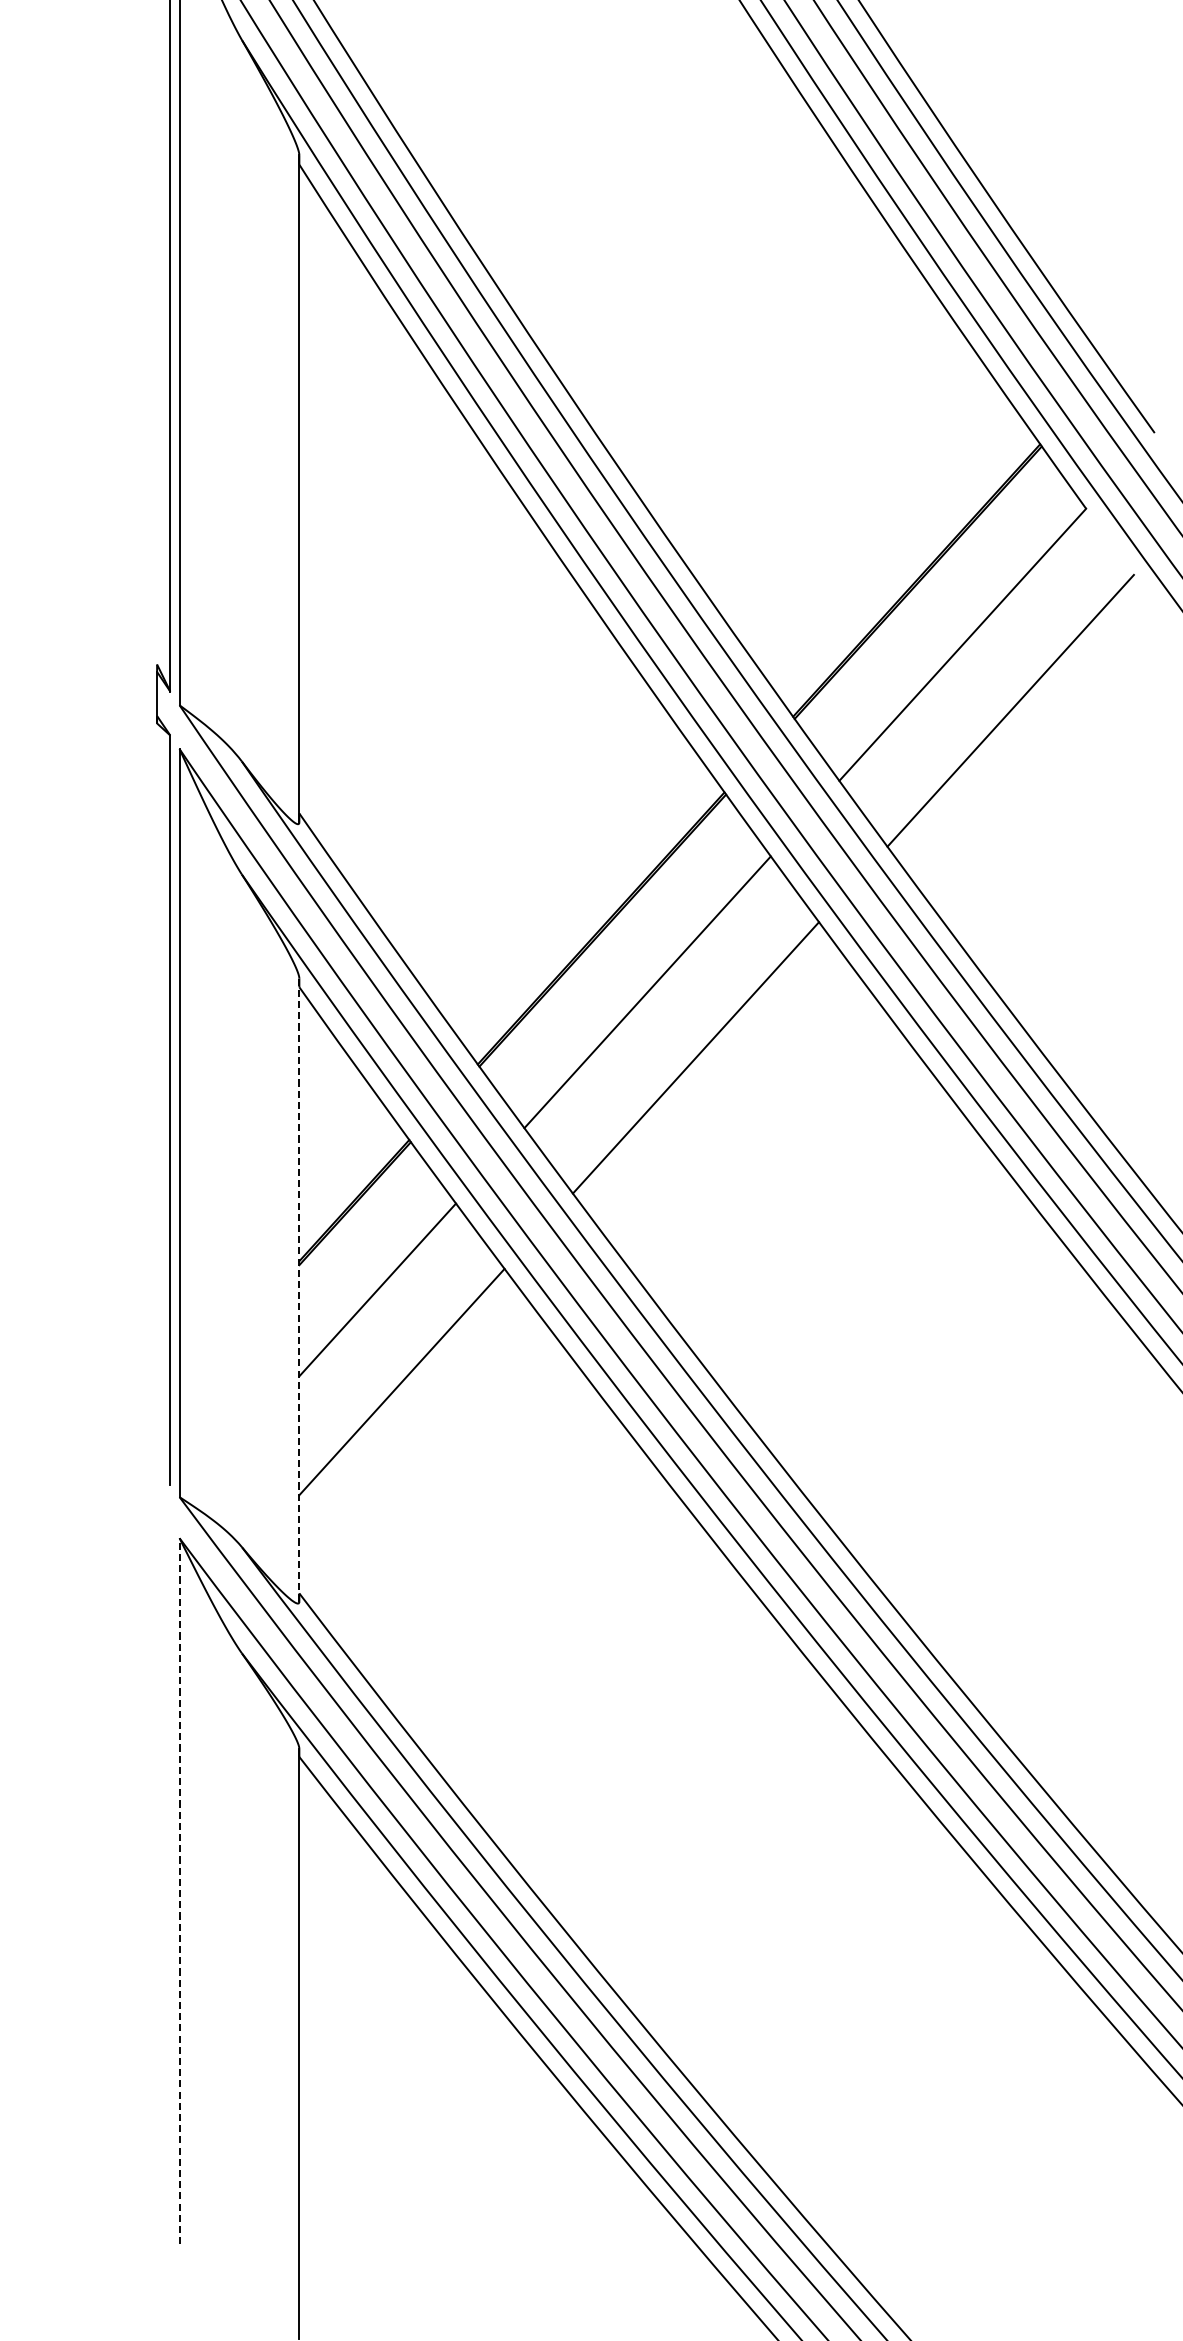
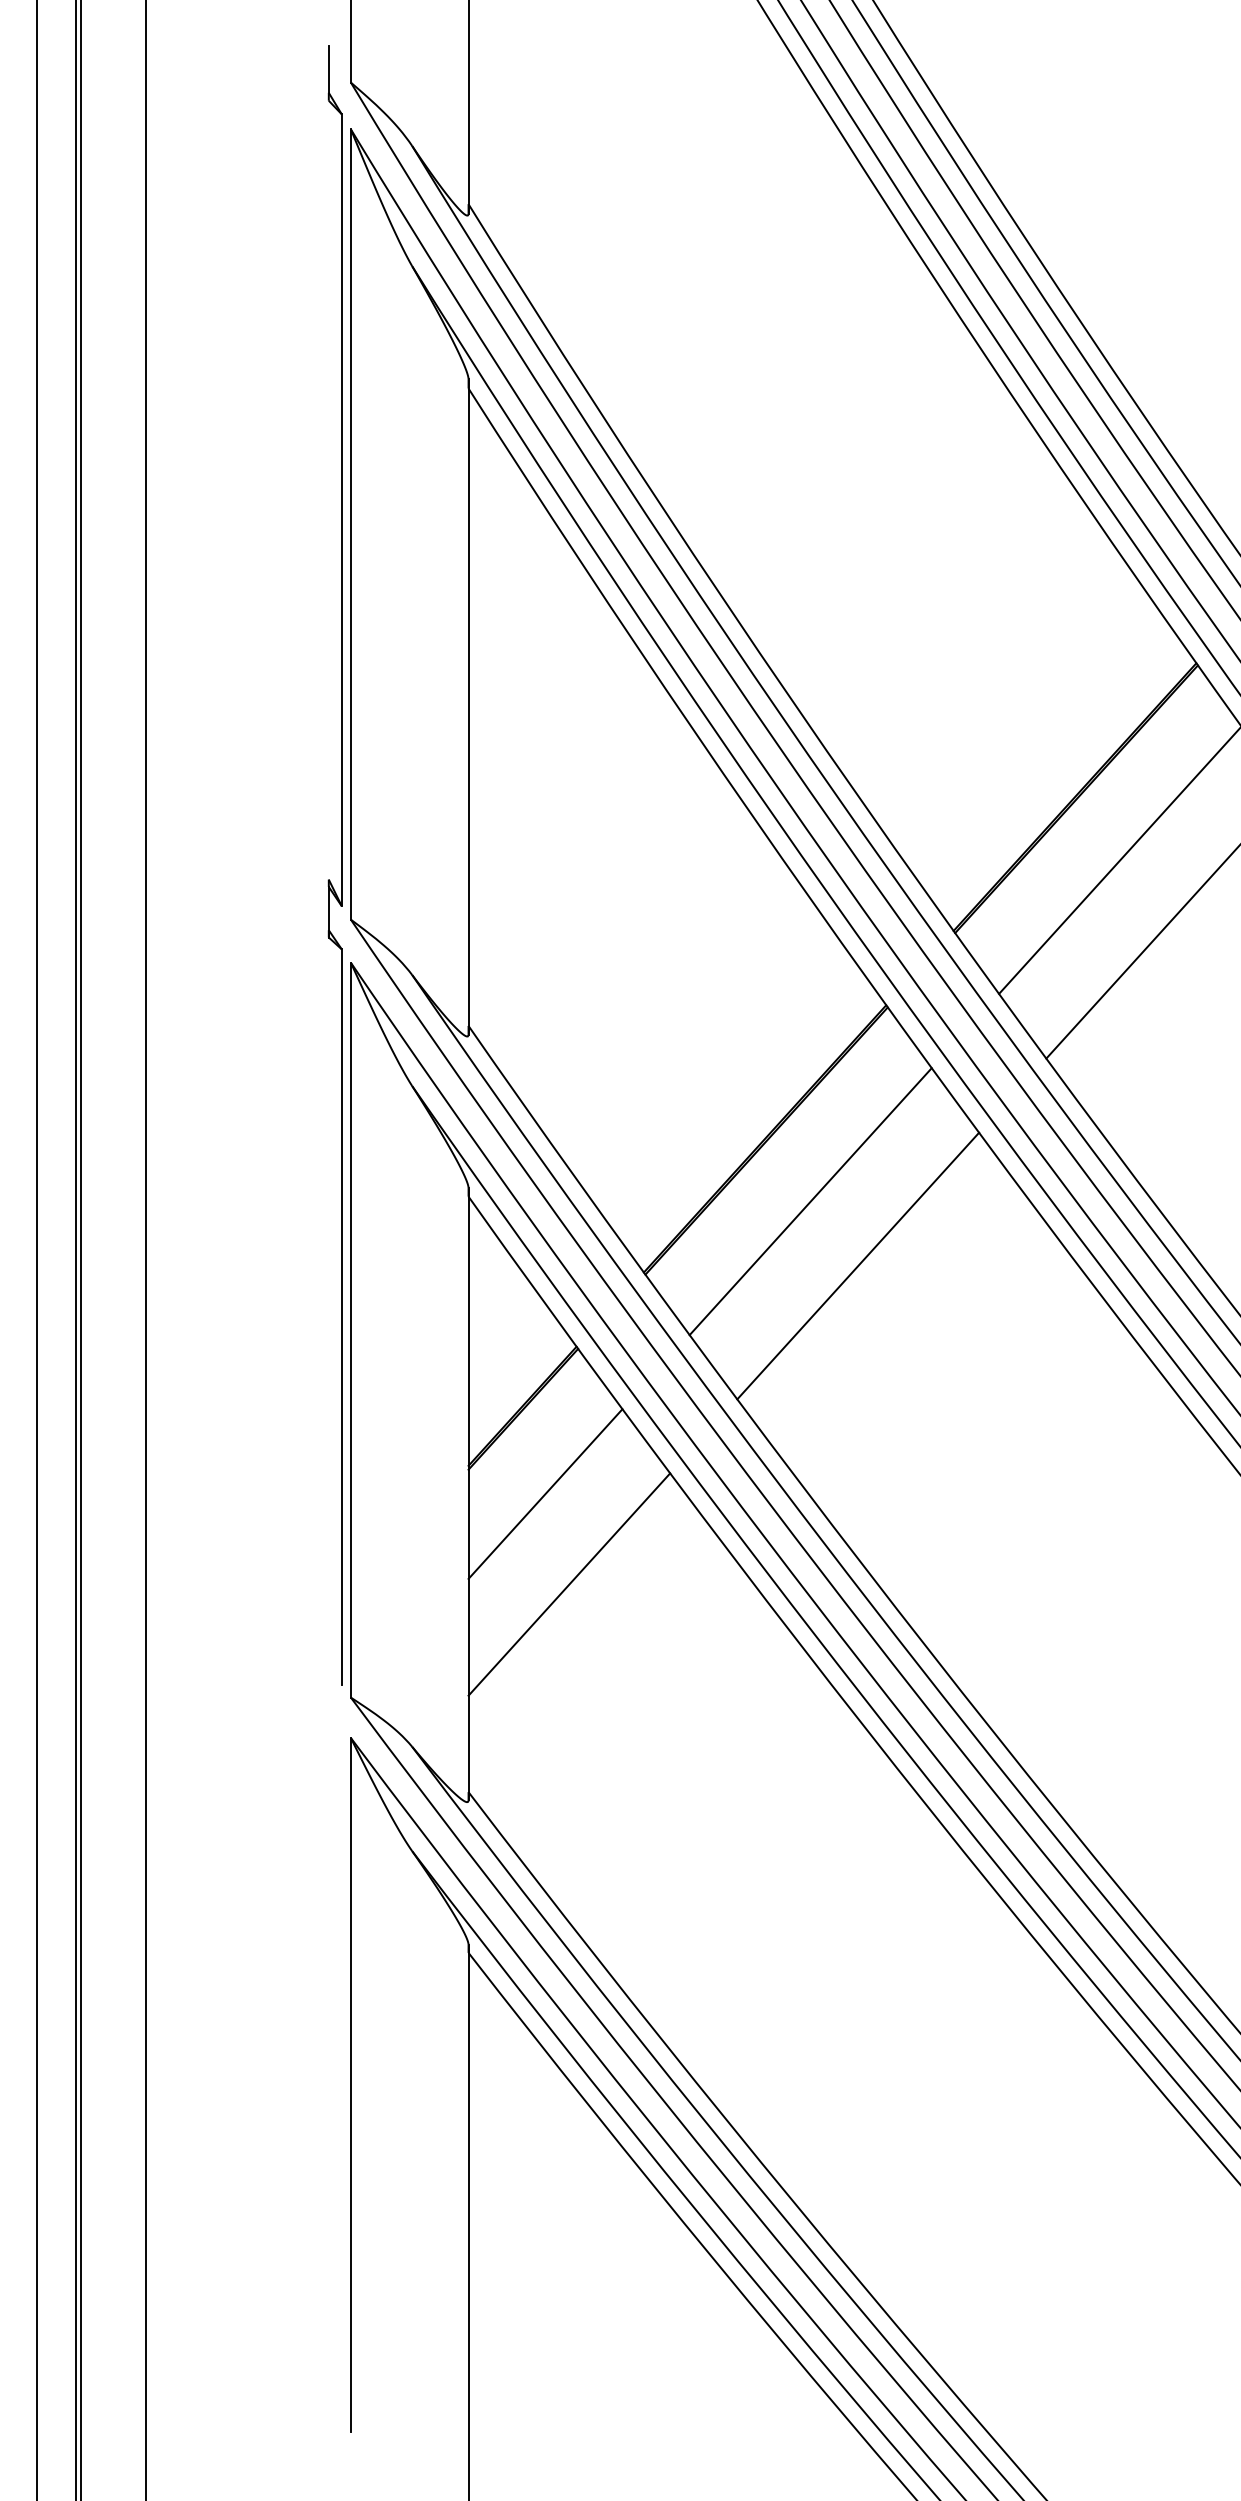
line: (299, 1290) -> (468, 1494), dashed -> solid
line: (179, 1890) -> (350, 2084), dashed -> solid

